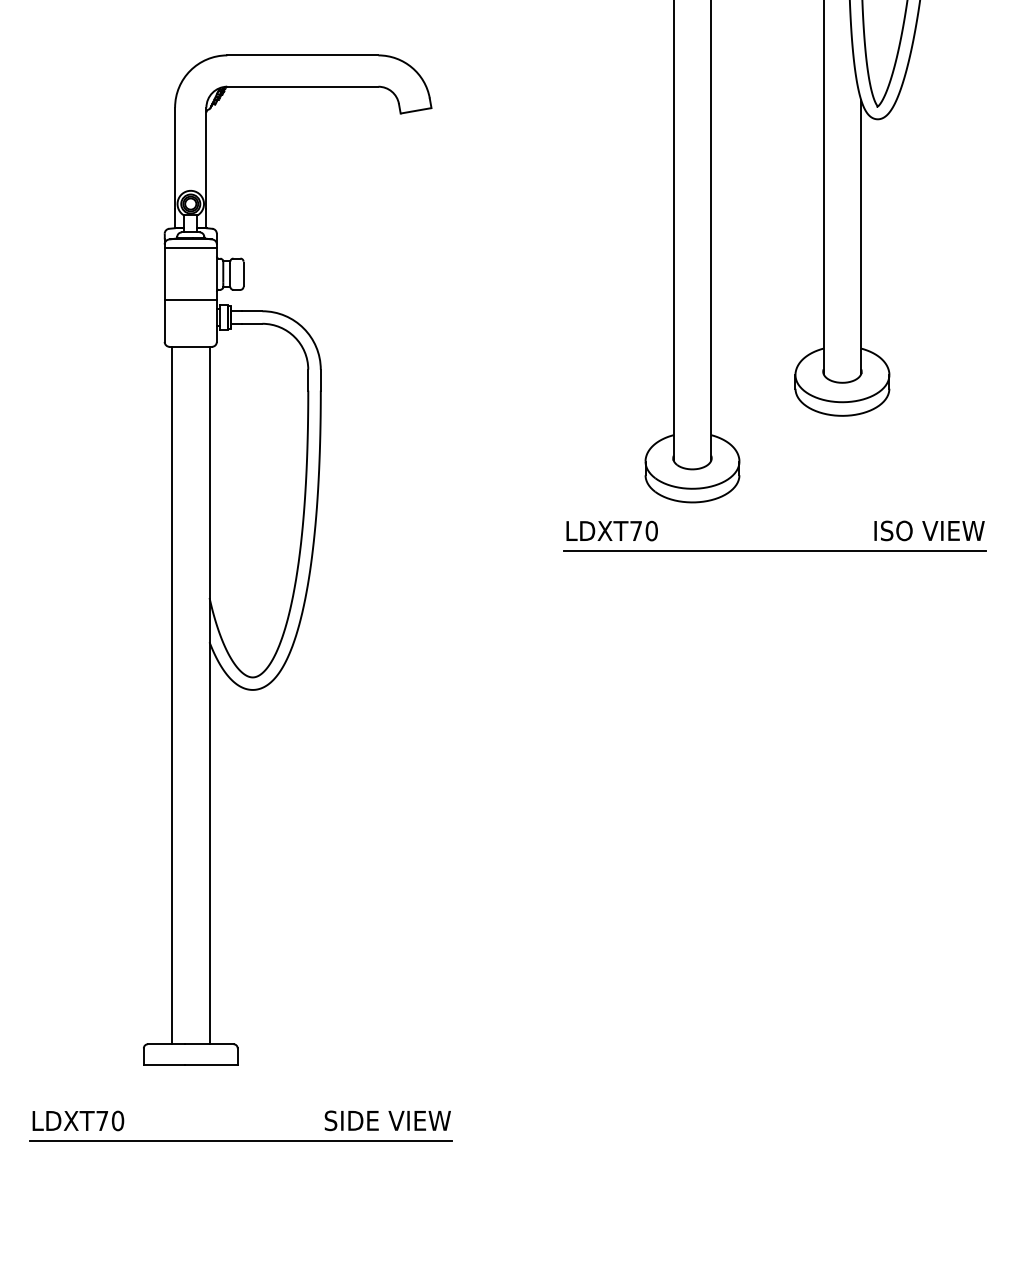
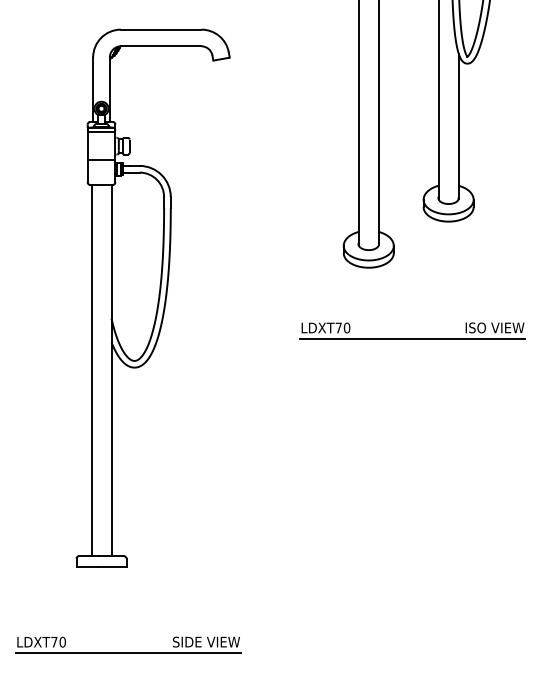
part: (774, 550) -> (412, 338), moved
part: (241, 1140) -> (128, 652), moved

